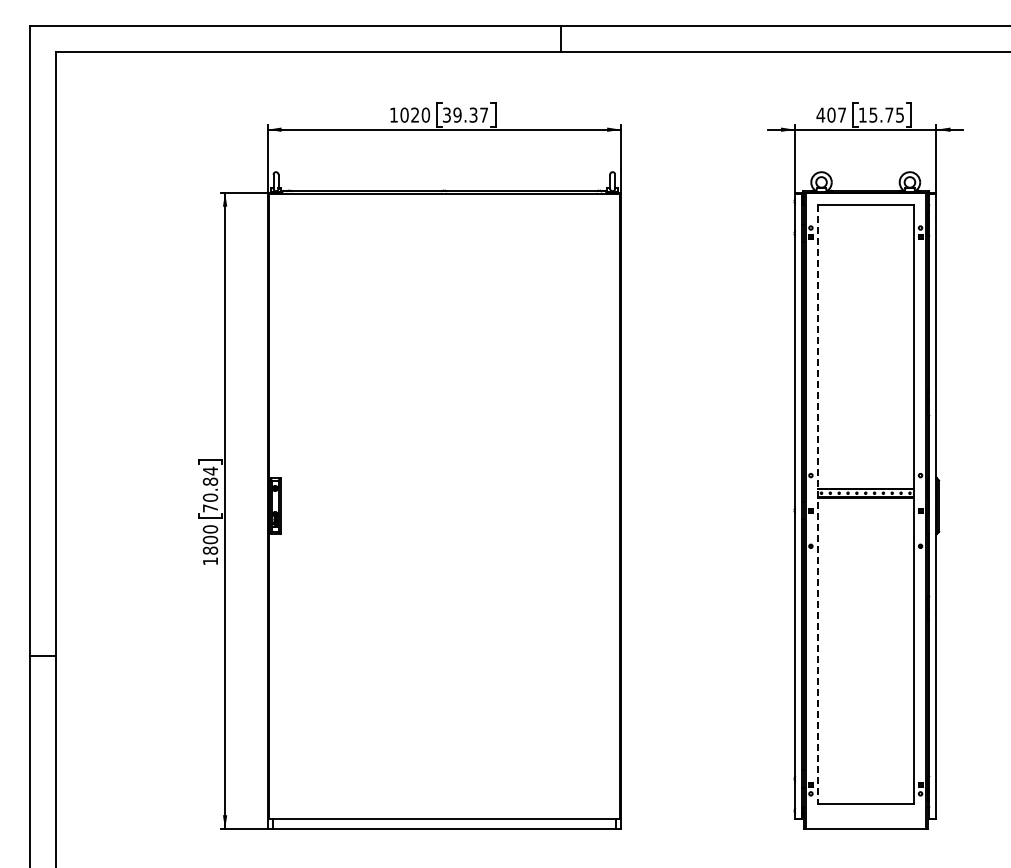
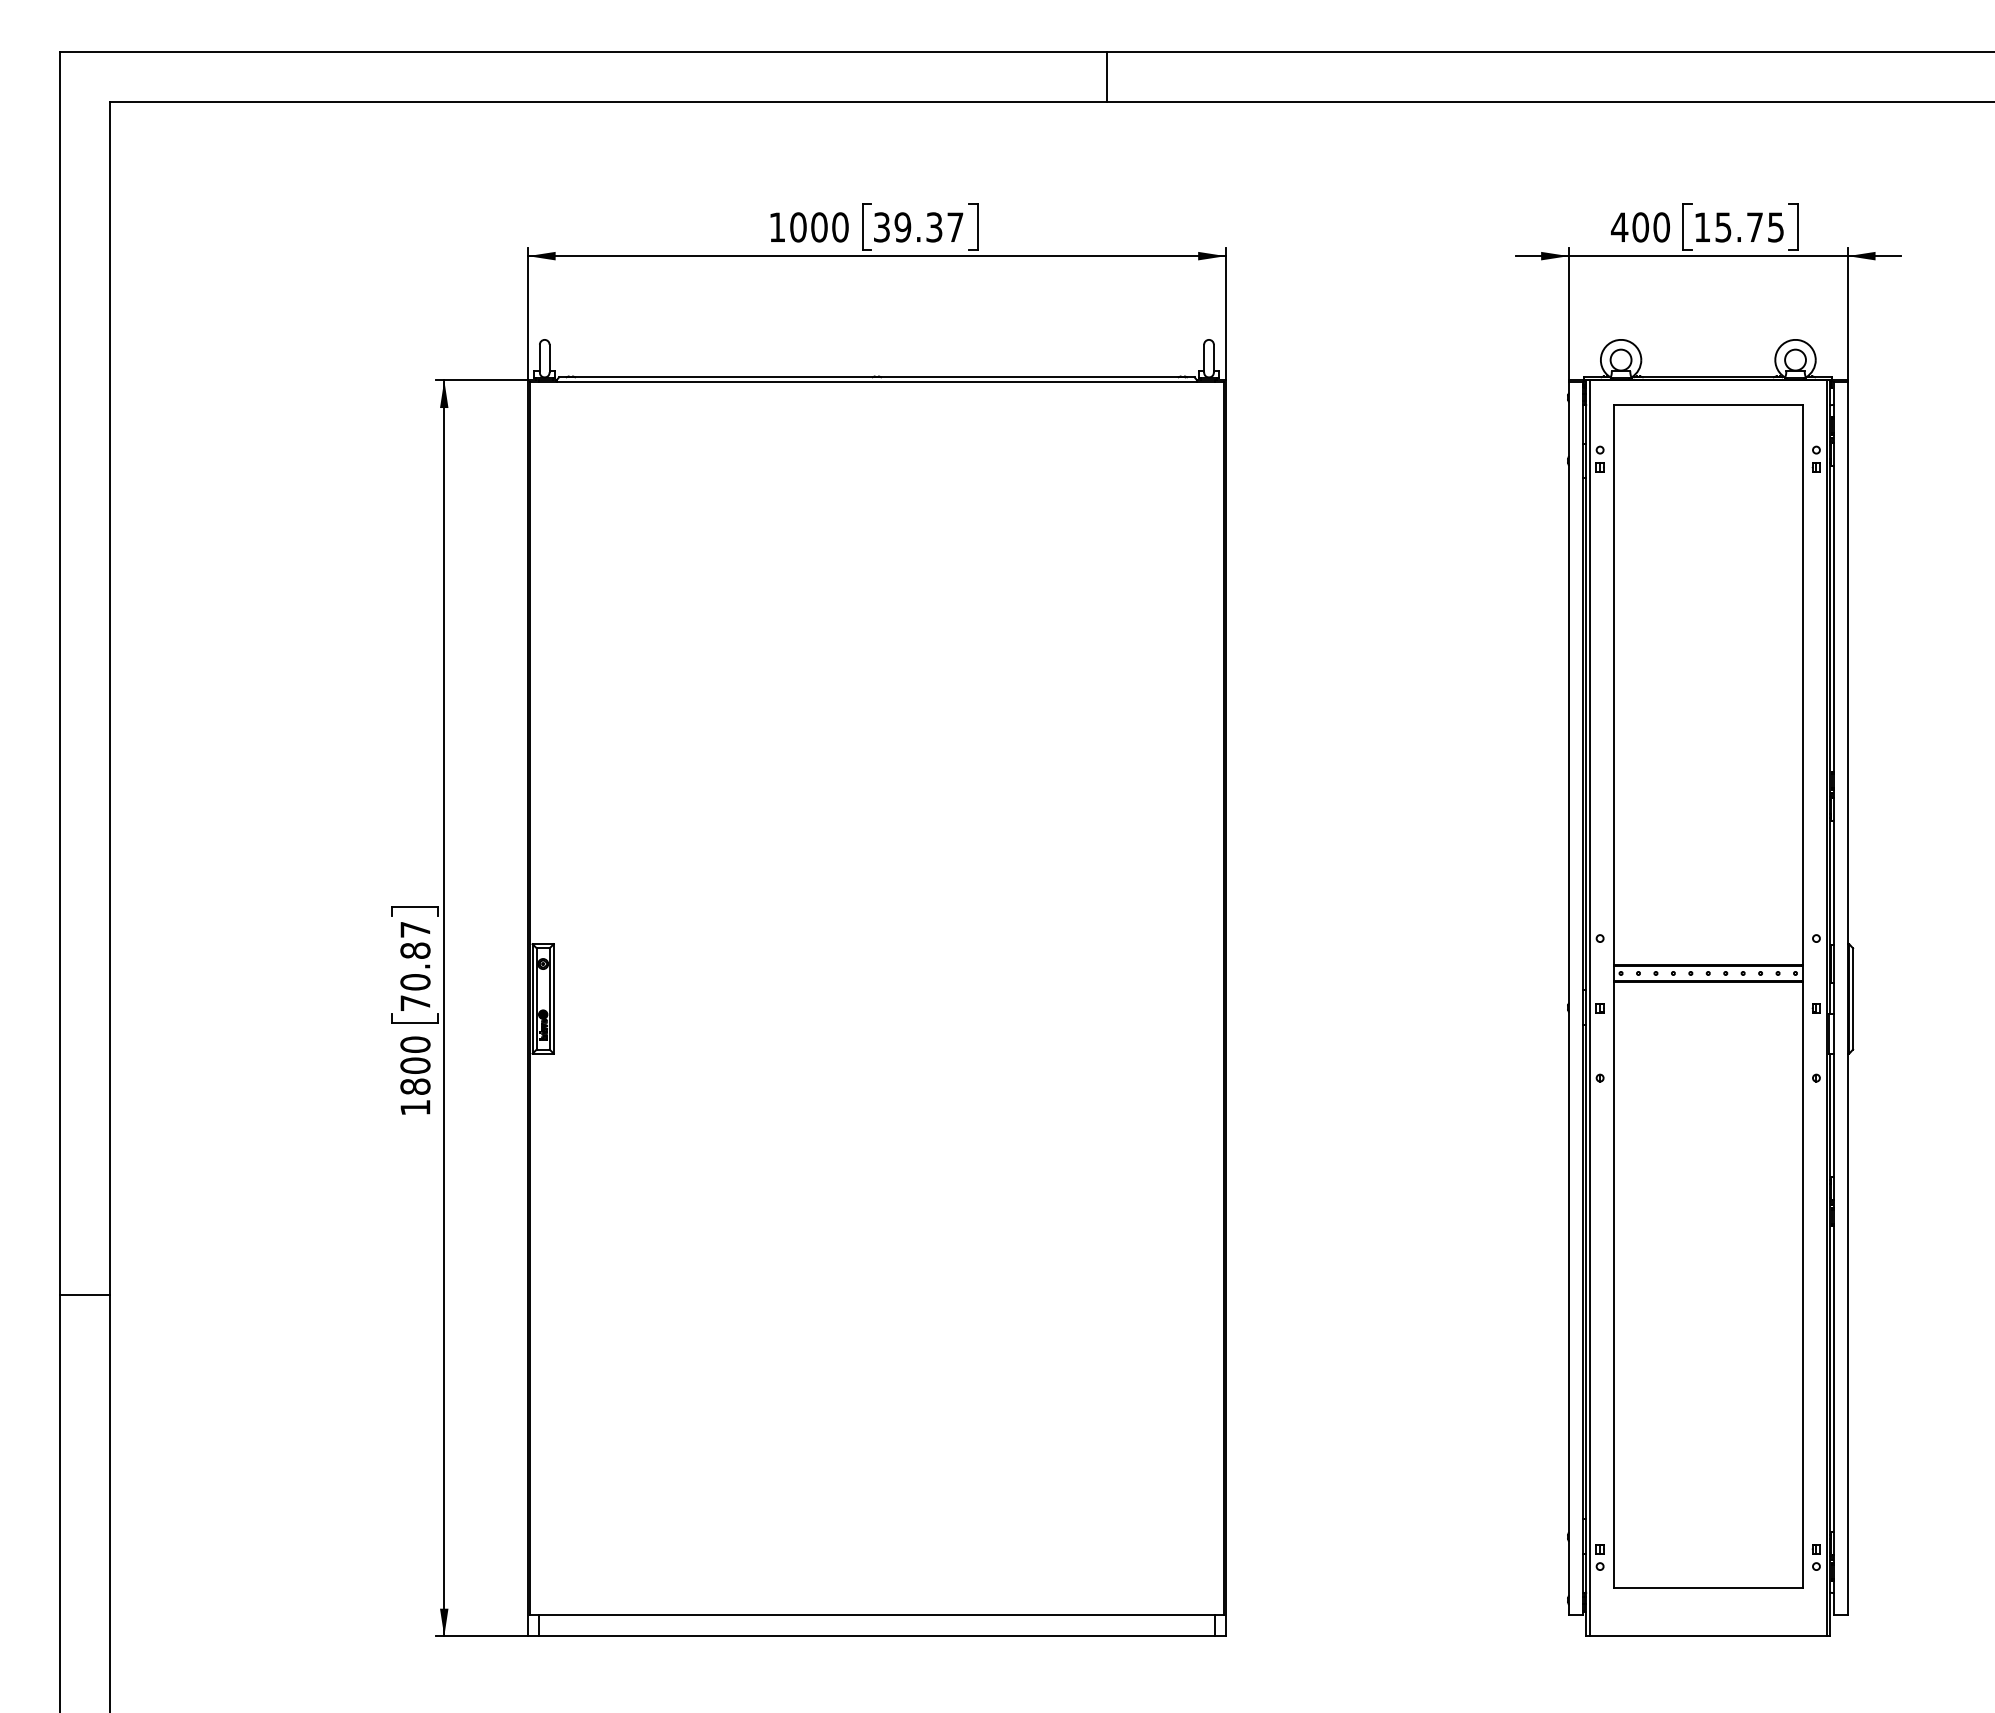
text: (415, 114) -> (819, 226), 1020 -> 1000
text: (842, 114) -> (1662, 226), 407 -> 400
text: (210, 470) -> (415, 928), 70.84 -> 70.87
line: (818, 504) -> (1615, 995), dashed -> solid

